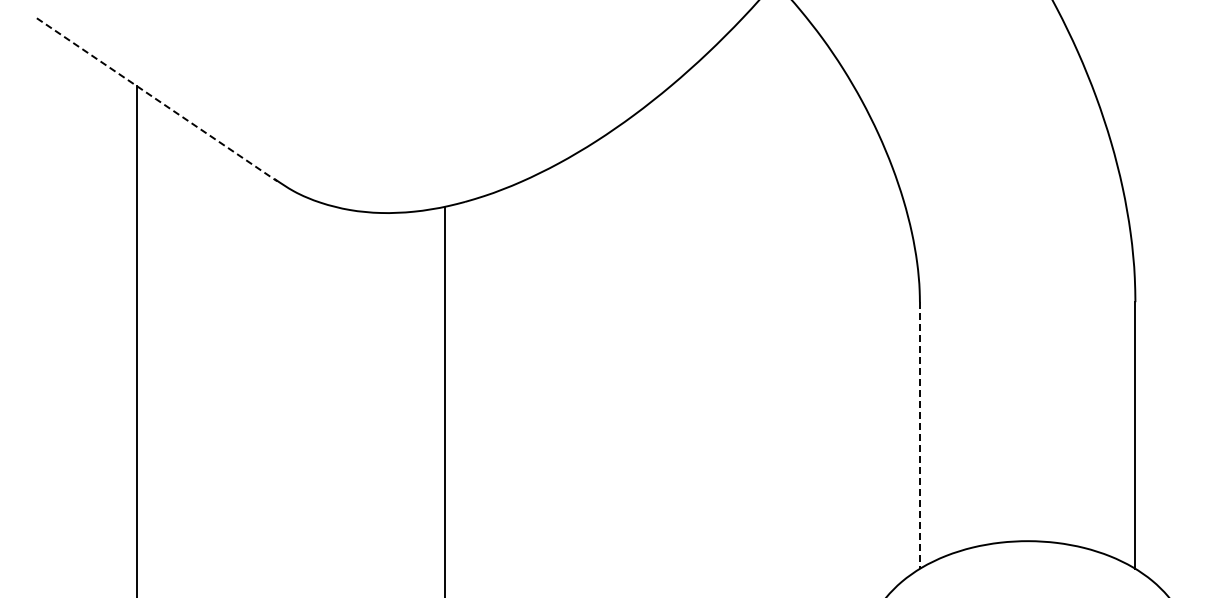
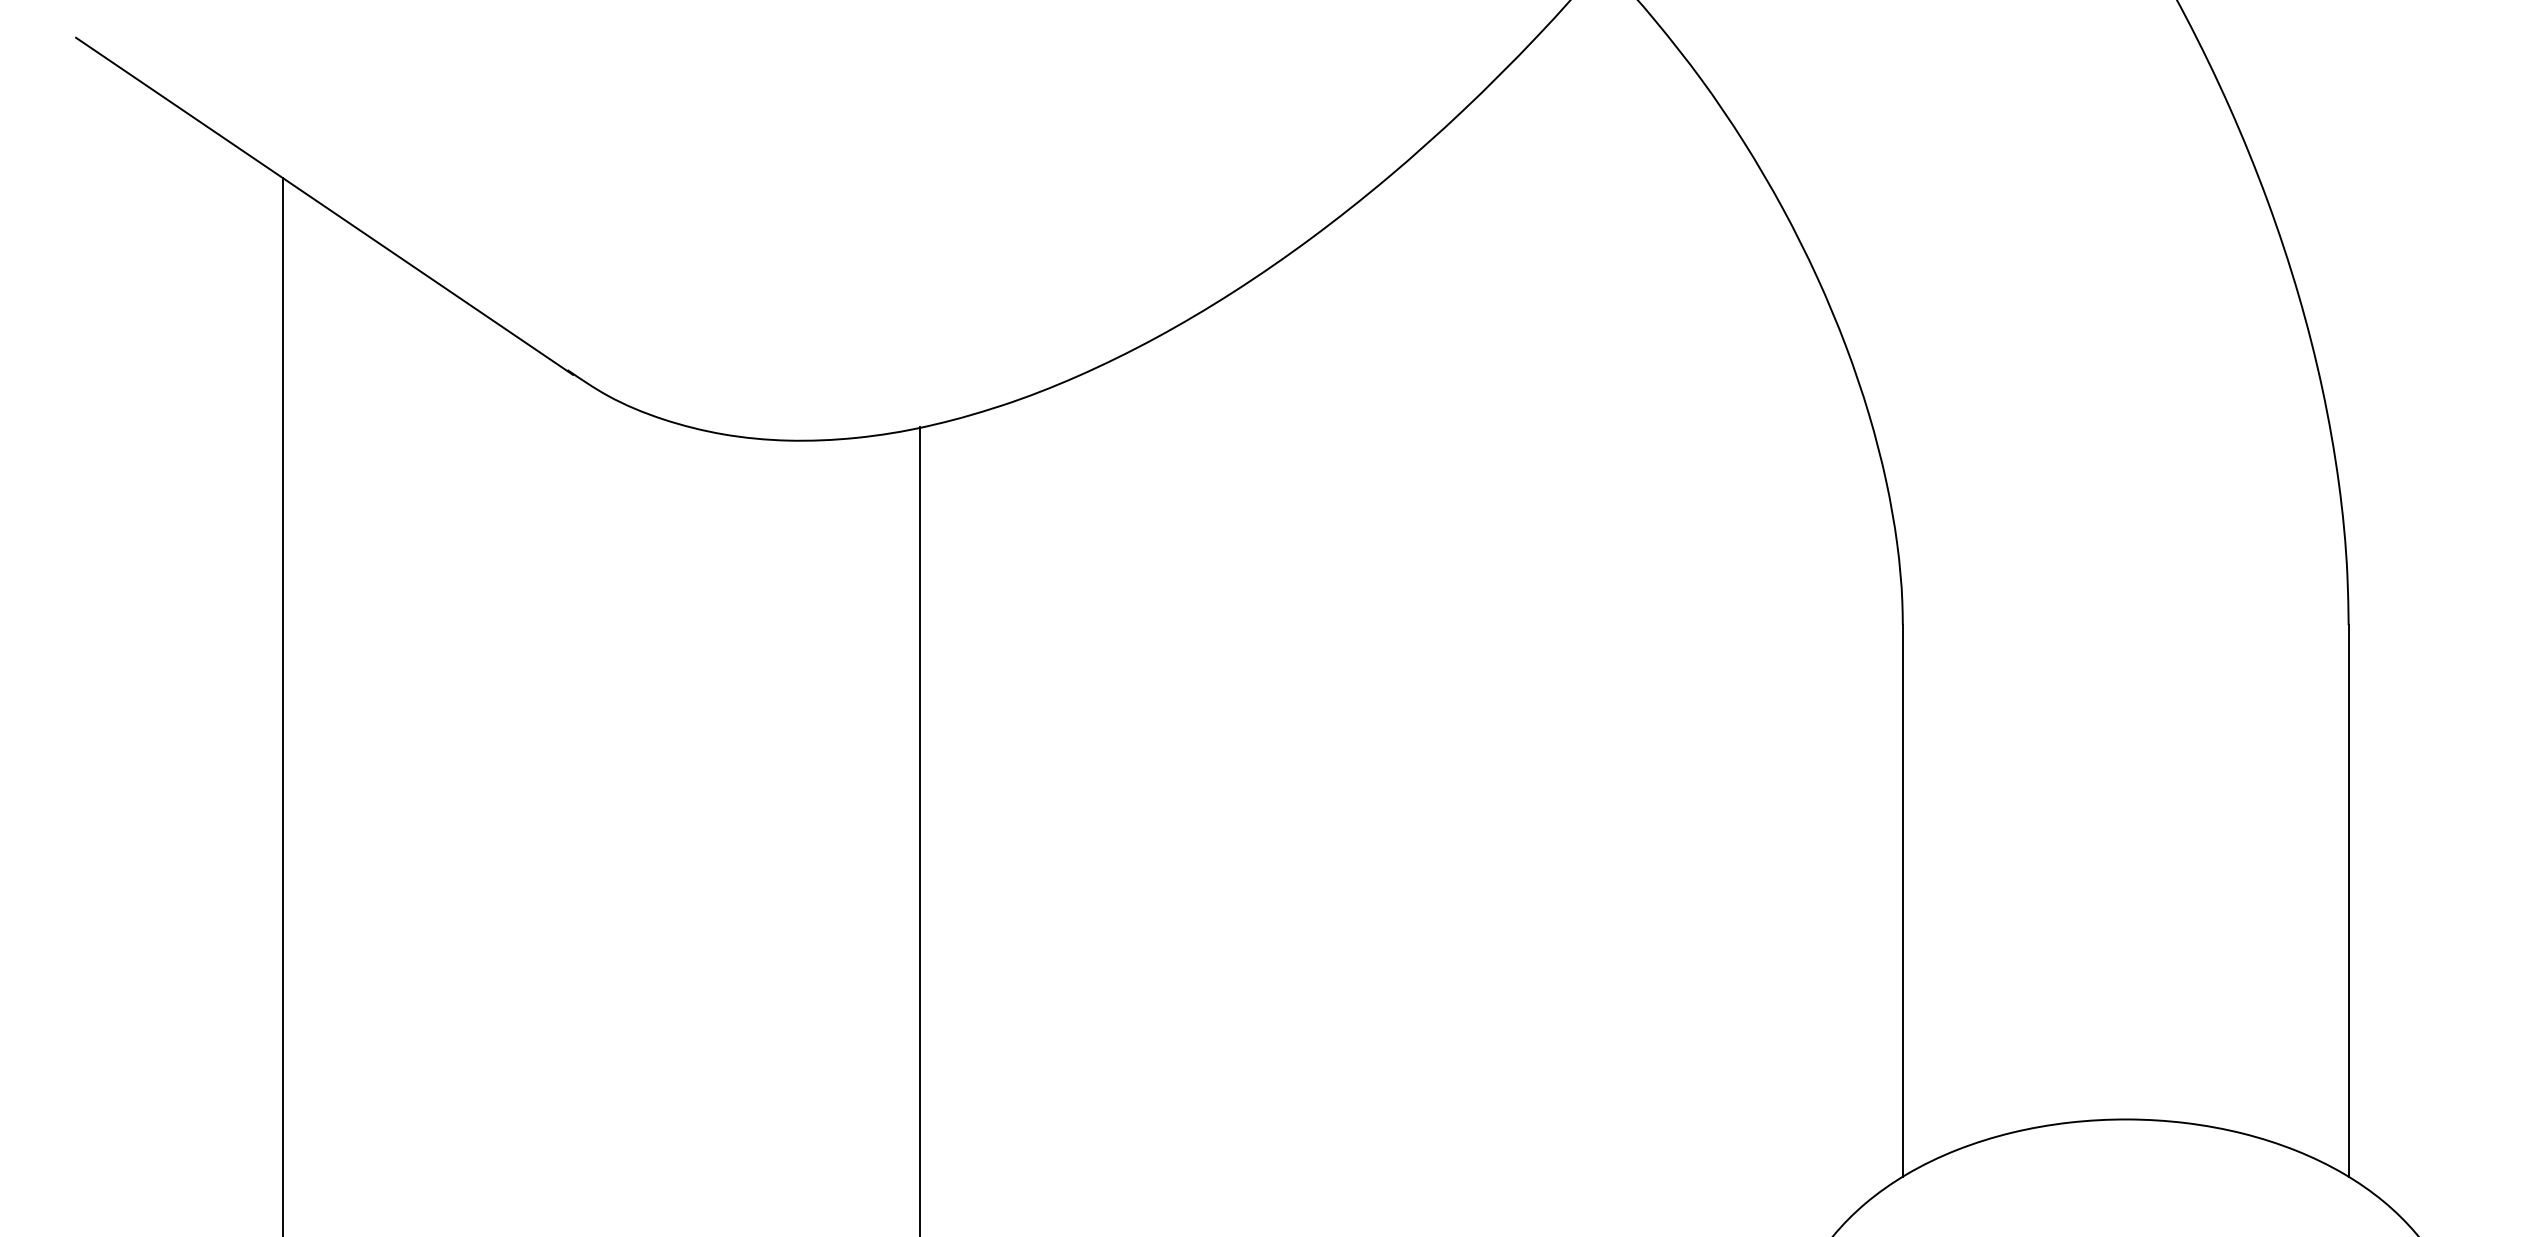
line: (157, 100) -> (325, 207), dashed -> solid
line: (919, 436) -> (1901, 902), dashed -> solid

